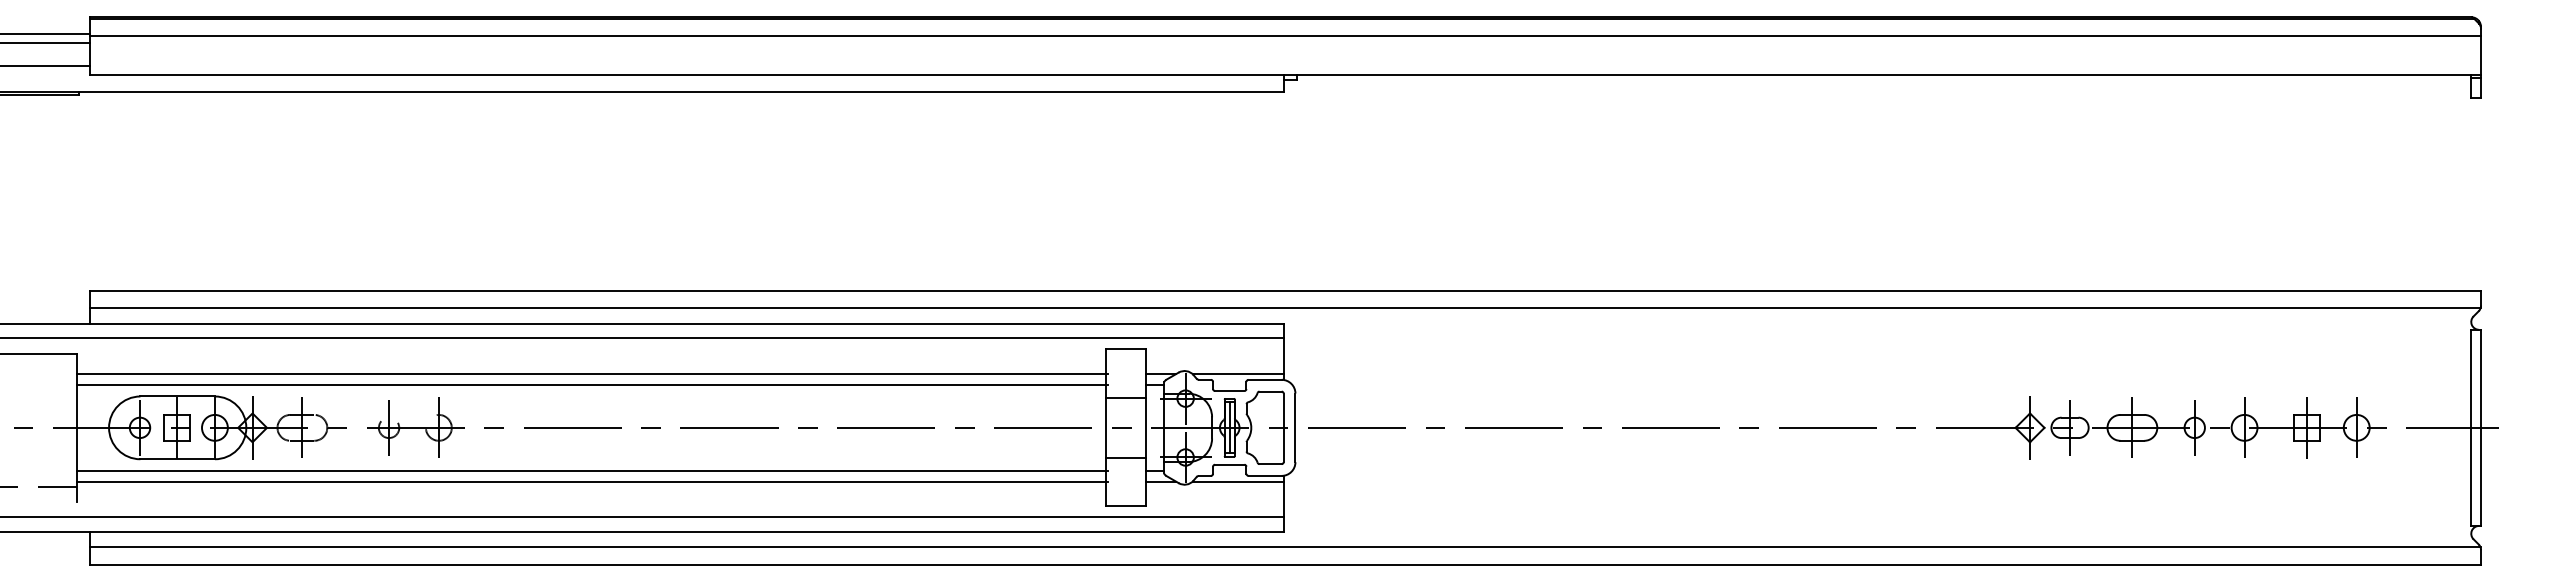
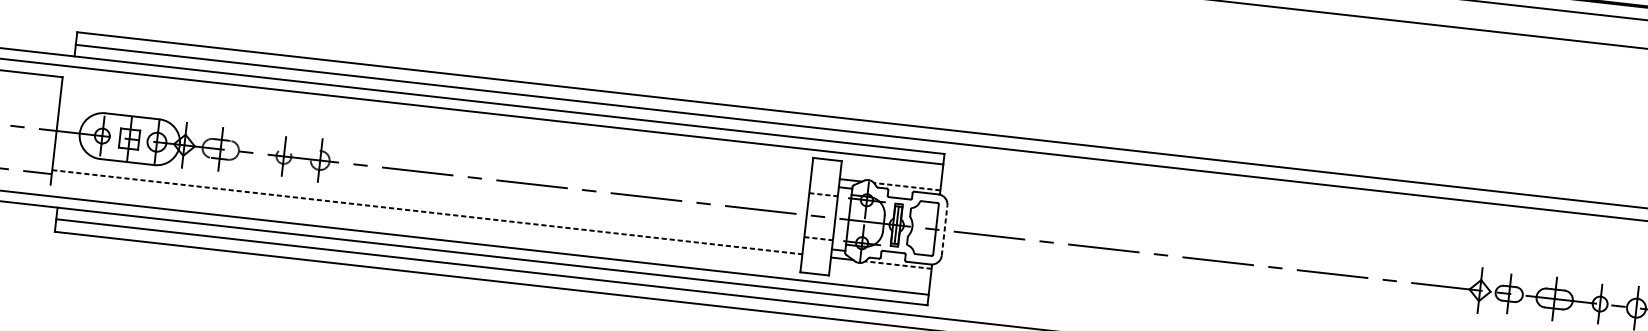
line: (592, 374) -> (436, 134), removed
line: (1238, 374) -> (907, 187), solid -> dashed
line: (592, 385) -> (435, 142), removed
line: (1126, 397) -> (823, 194), solid -> dashed
line: (1295, 427) -> (944, 230), solid -> dashed
line: (1126, 458) -> (818, 239), solid -> dashed
line: (592, 470) -> (428, 204), removed
line: (593, 481) -> (428, 212), solid -> dashed
line: (1238, 481) -> (898, 265), solid -> dashed

